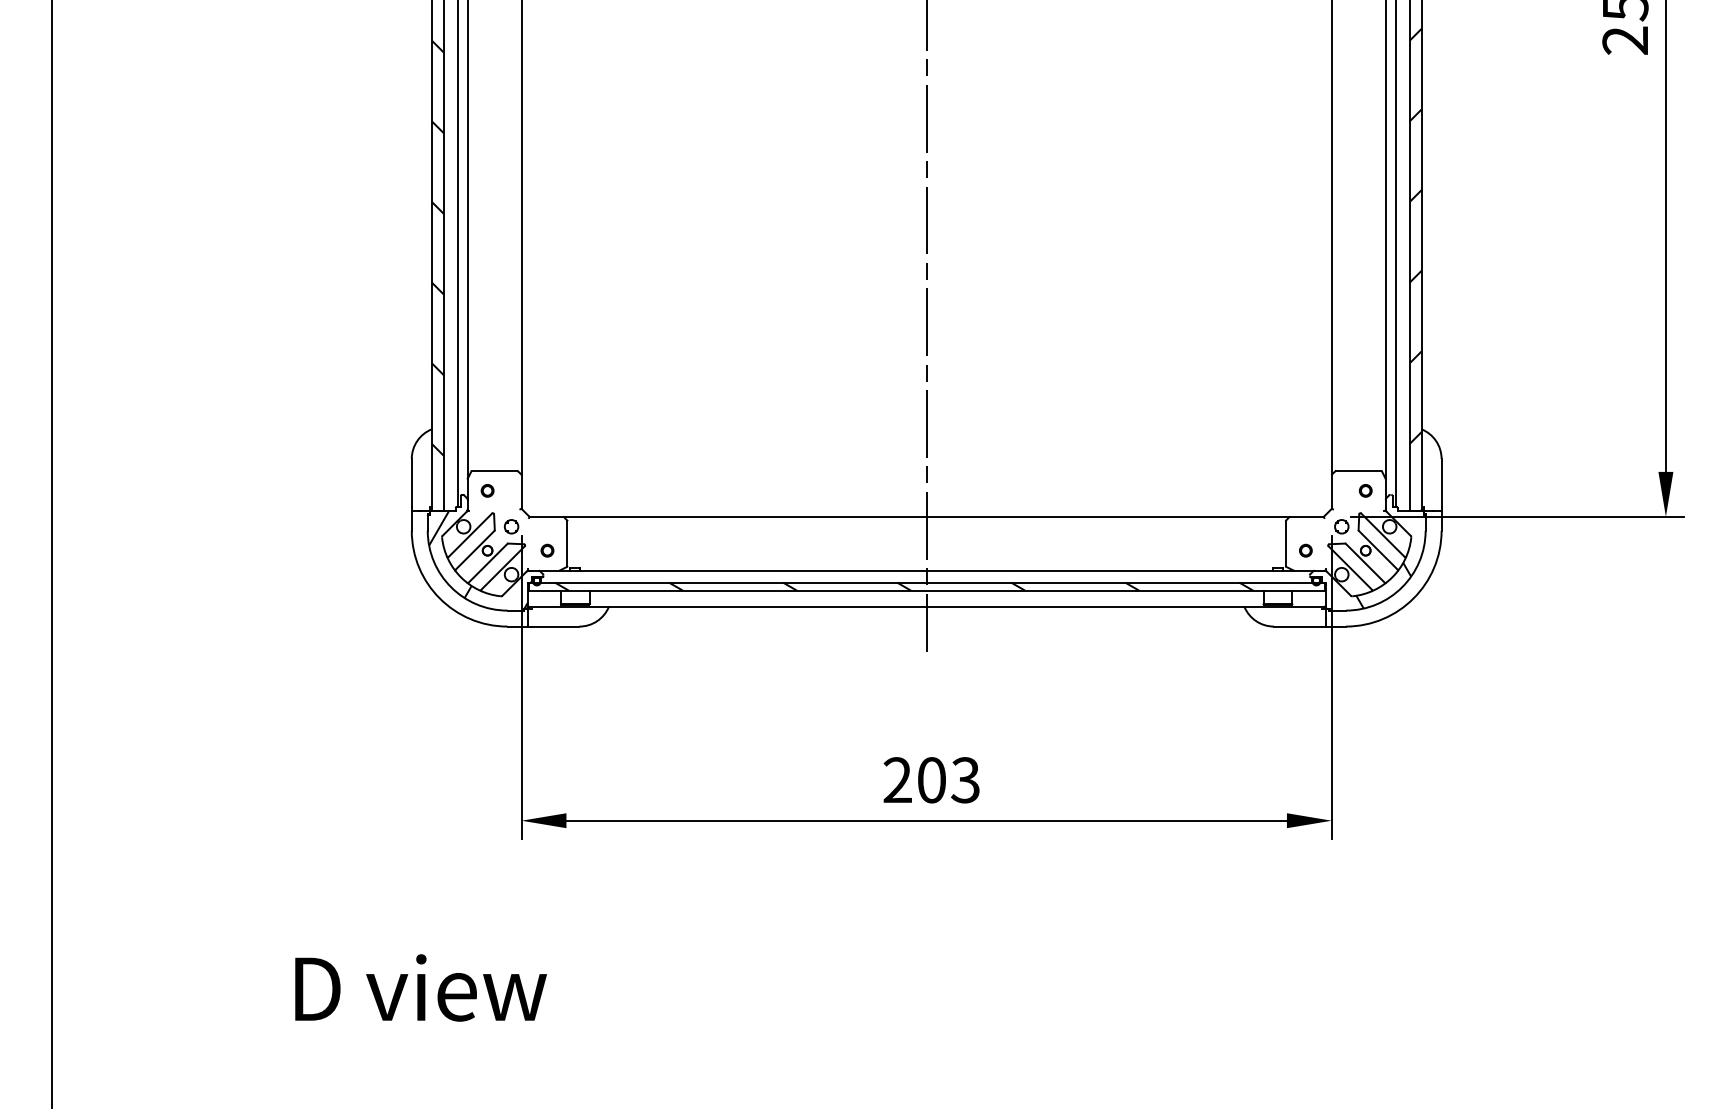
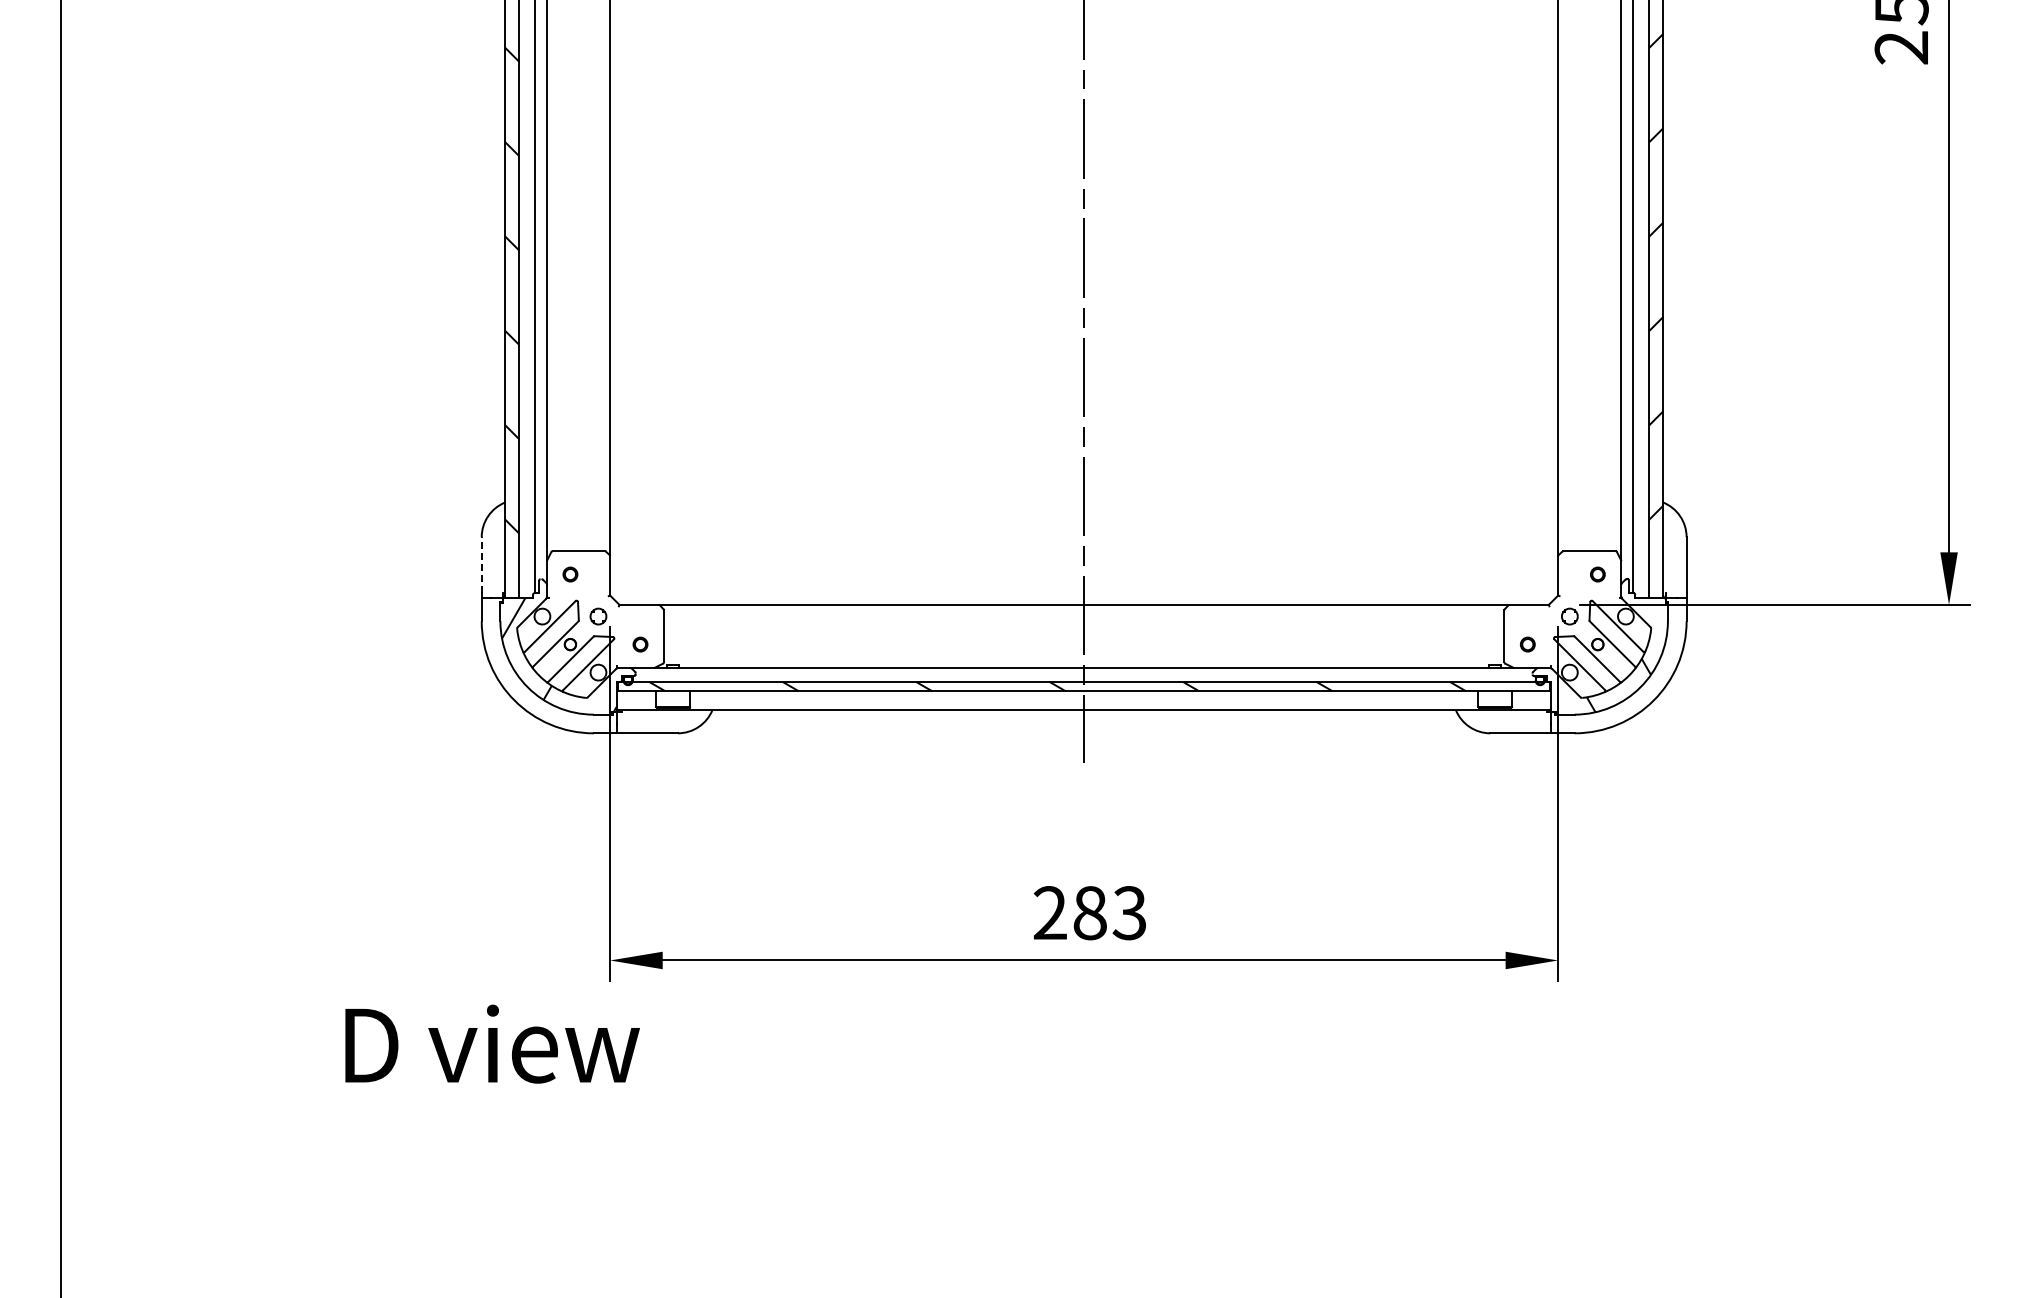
line: (411, 482) -> (481, 564), solid -> dashed
text: (931, 780) -> (1089, 913), 203 -> 283
text: (420, 987) -> (492, 1043), moved

